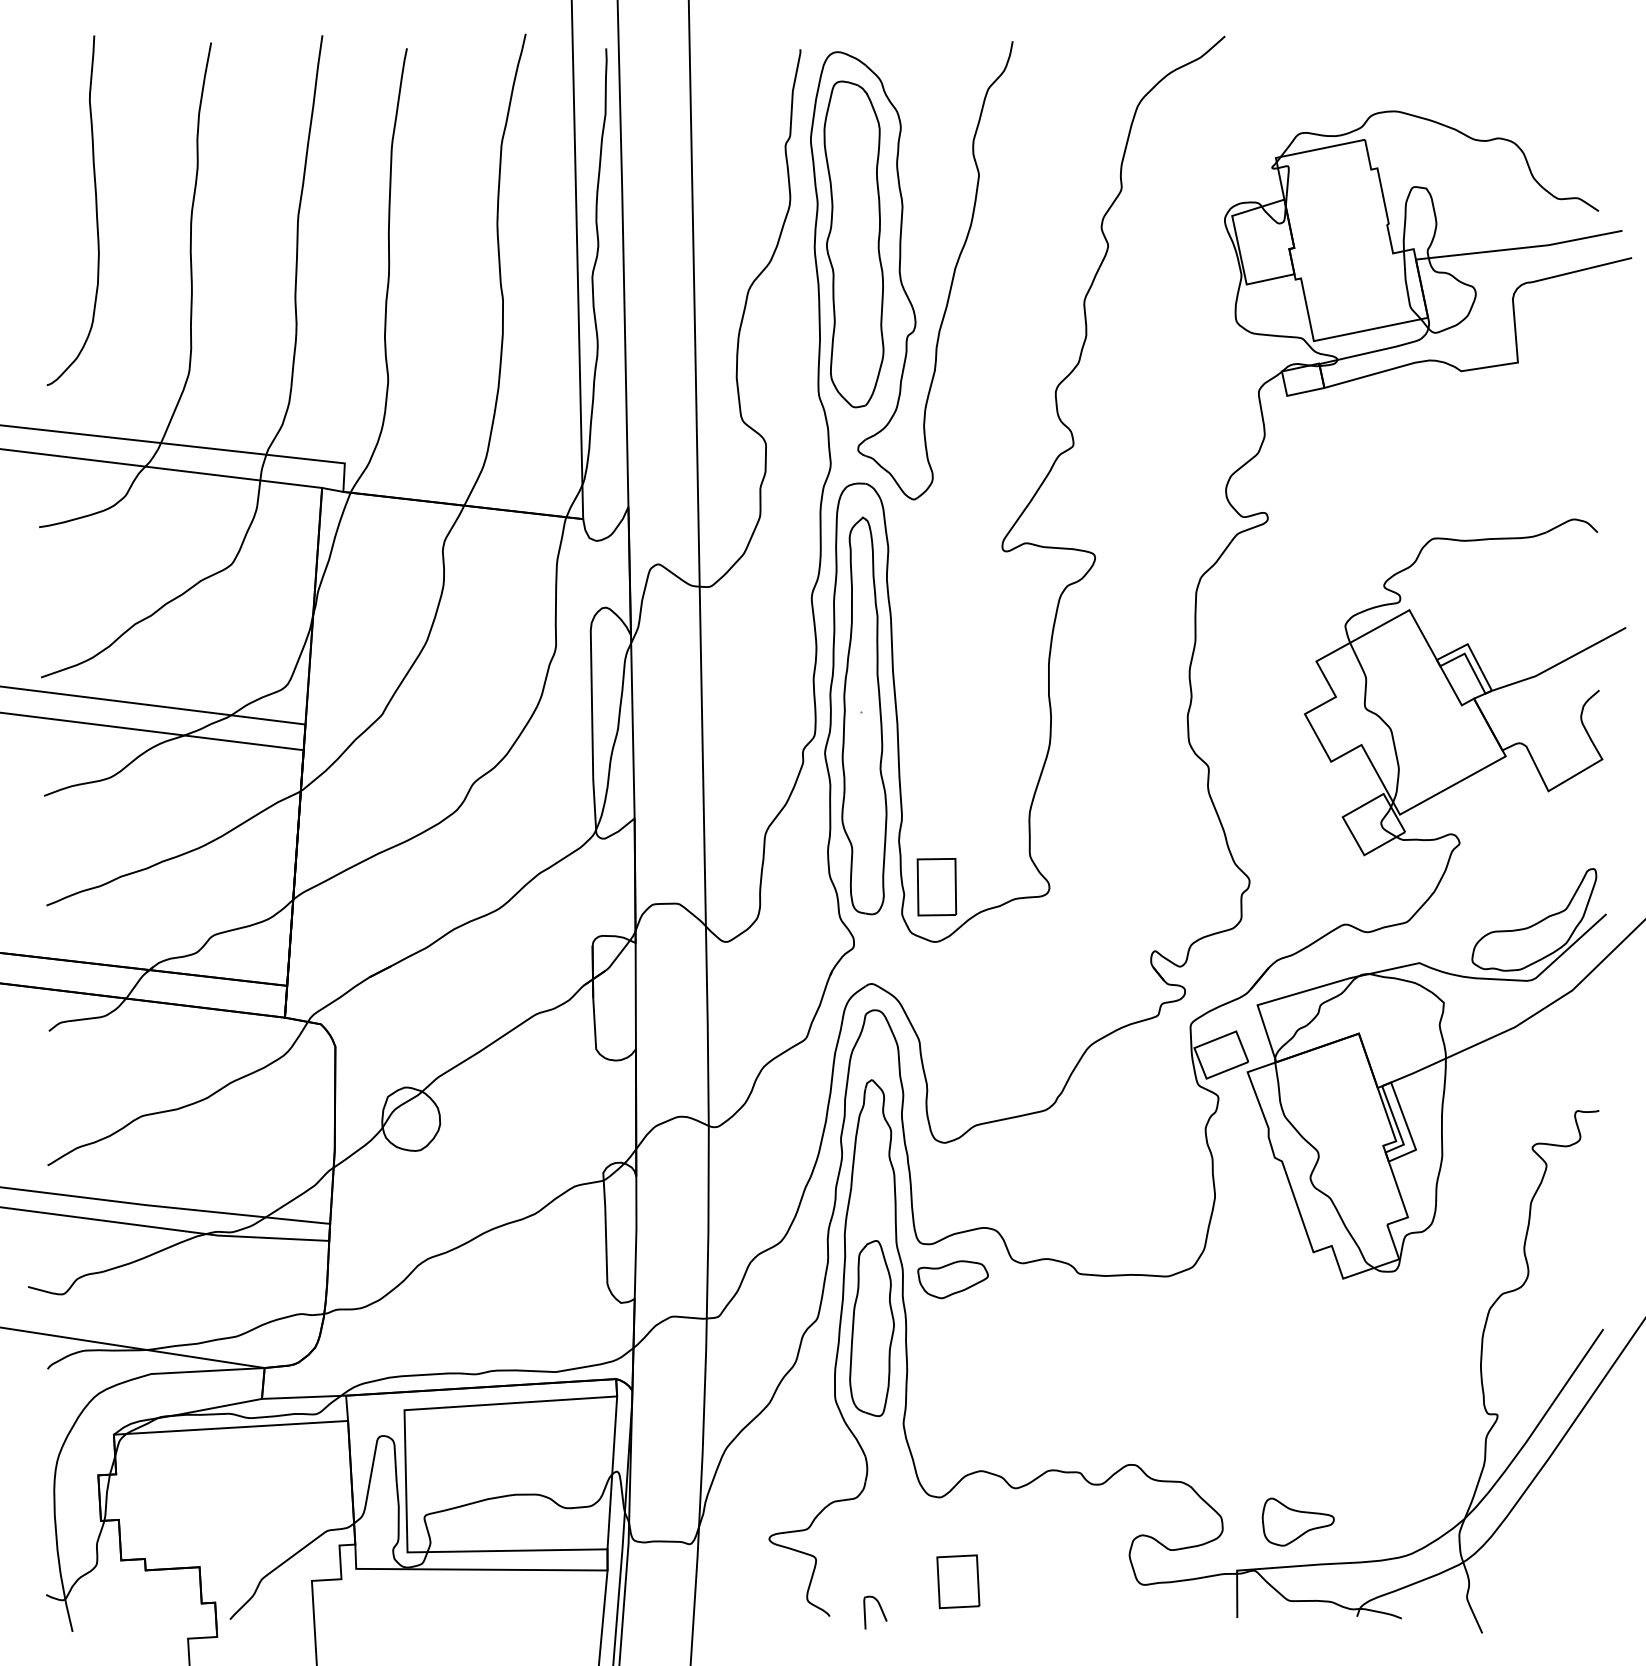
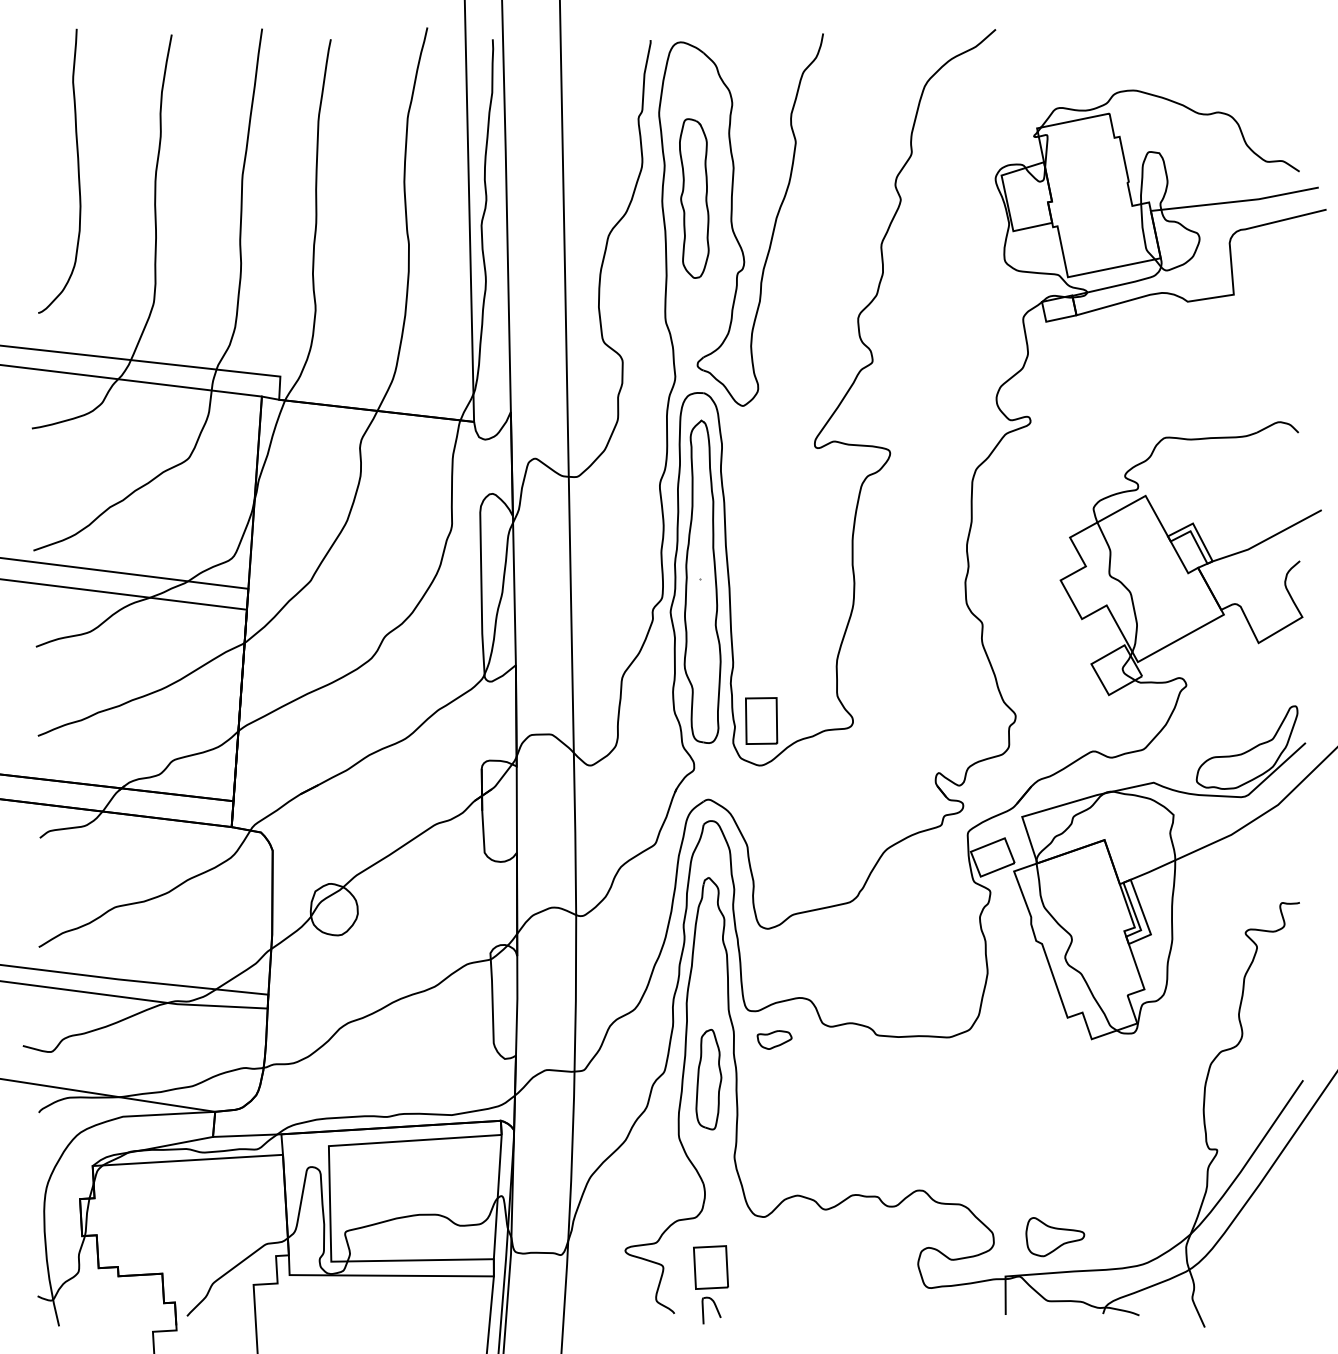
part: (854, 244) -> (694, 198), size x0.6
part: (952, 1279) -> (774, 1039), size x0.6
part: (871, 1328) -> (708, 1079), size x0.7
part: (957, 1581) -> (710, 1267), moved

